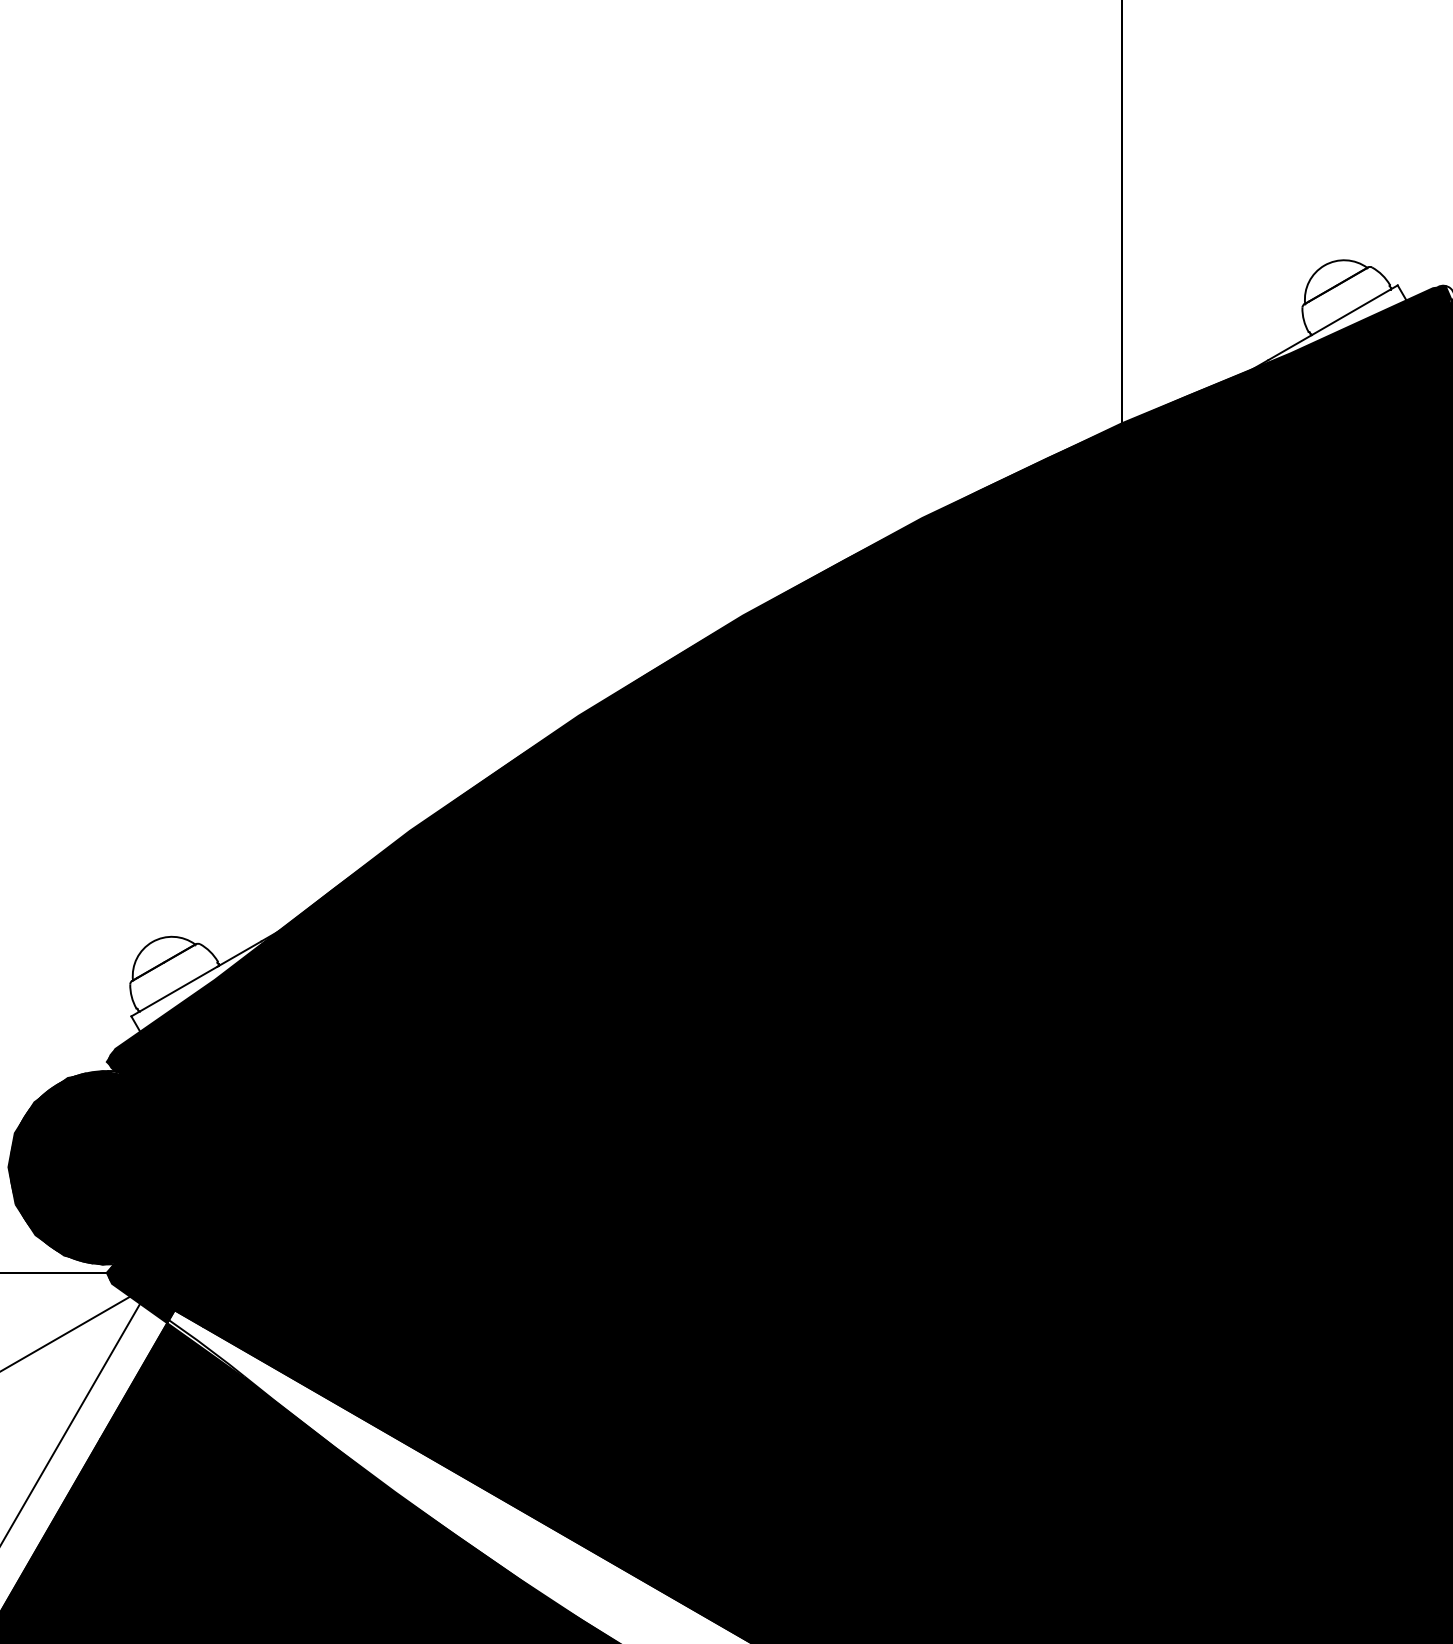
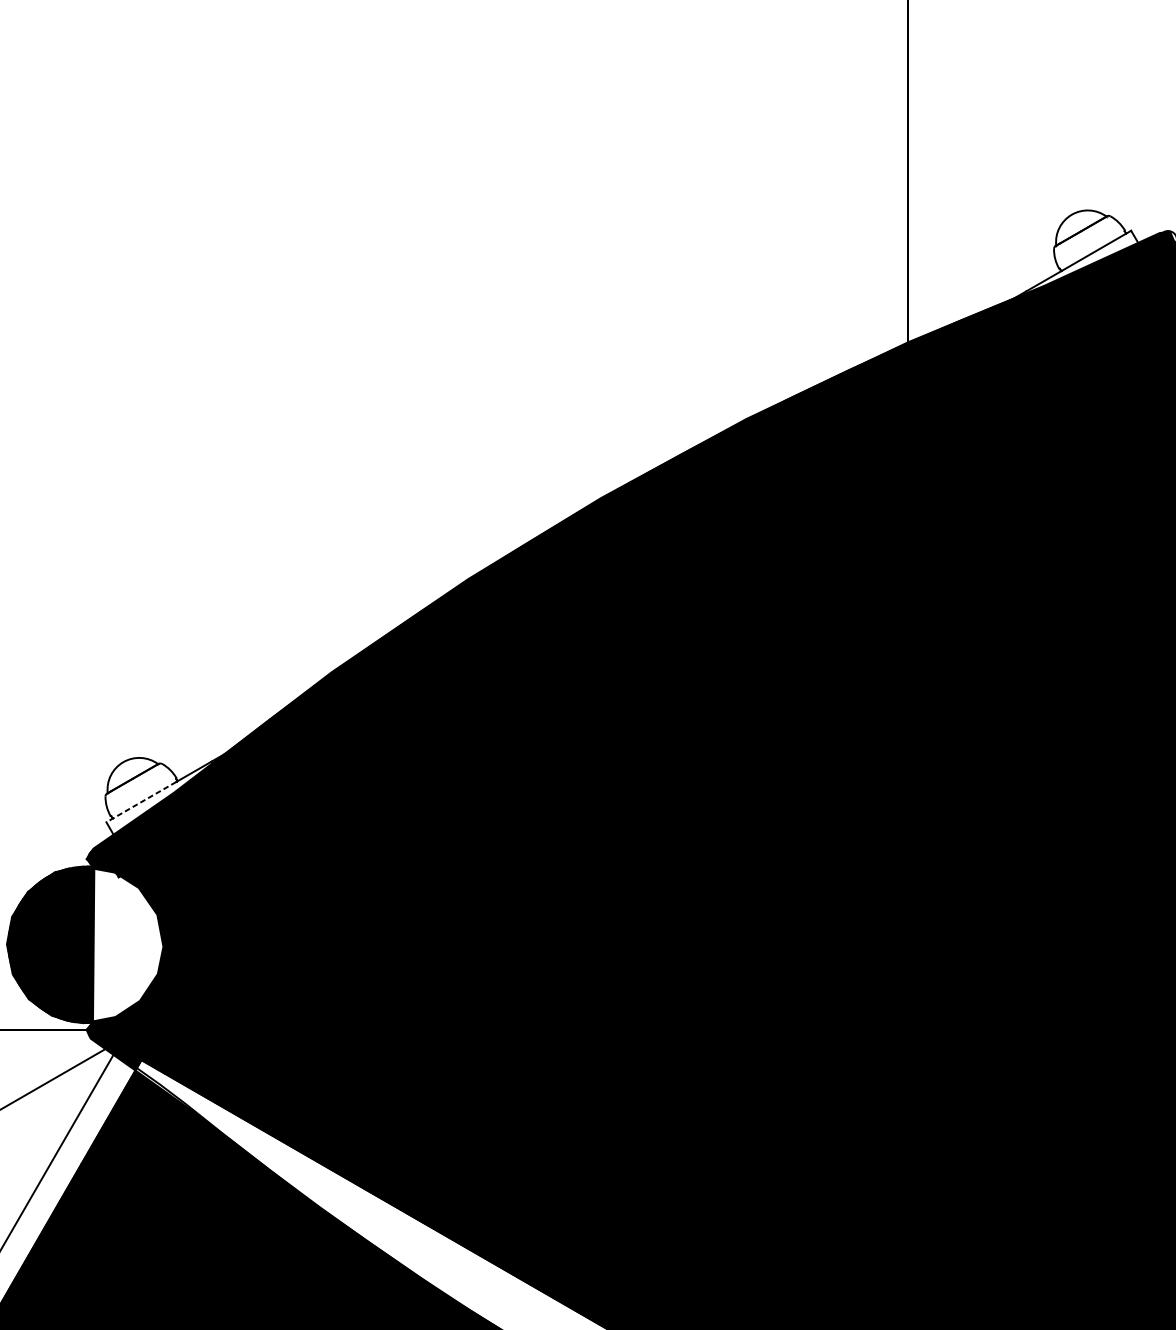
line: (174, 991) -> (141, 802), solid -> dashed
fill: (157, 1167) -> (127, 944), removed

